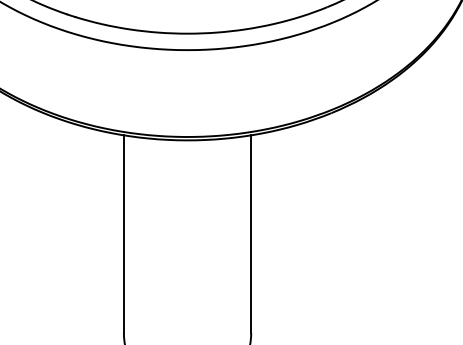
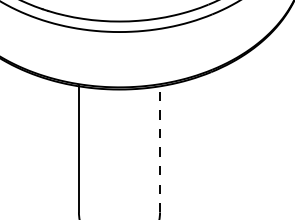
line: (251, 232) -> (160, 148), solid -> dashed

